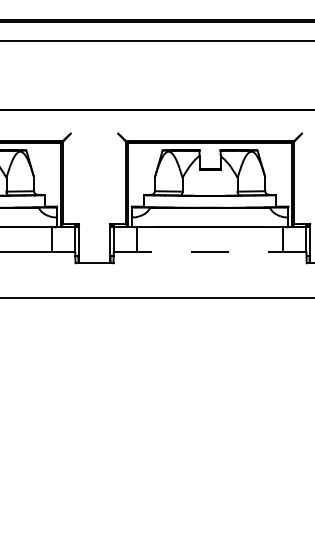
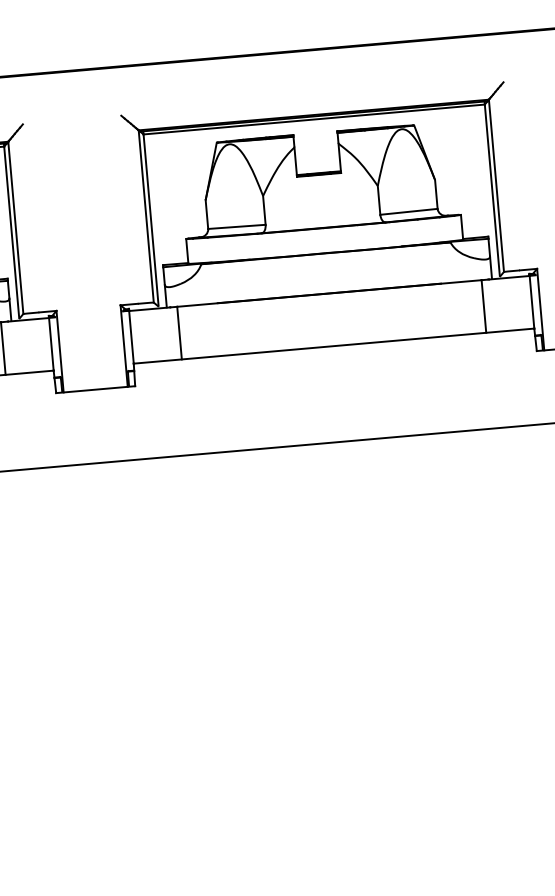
line: (209, 252) -> (332, 346), dashed -> solid

